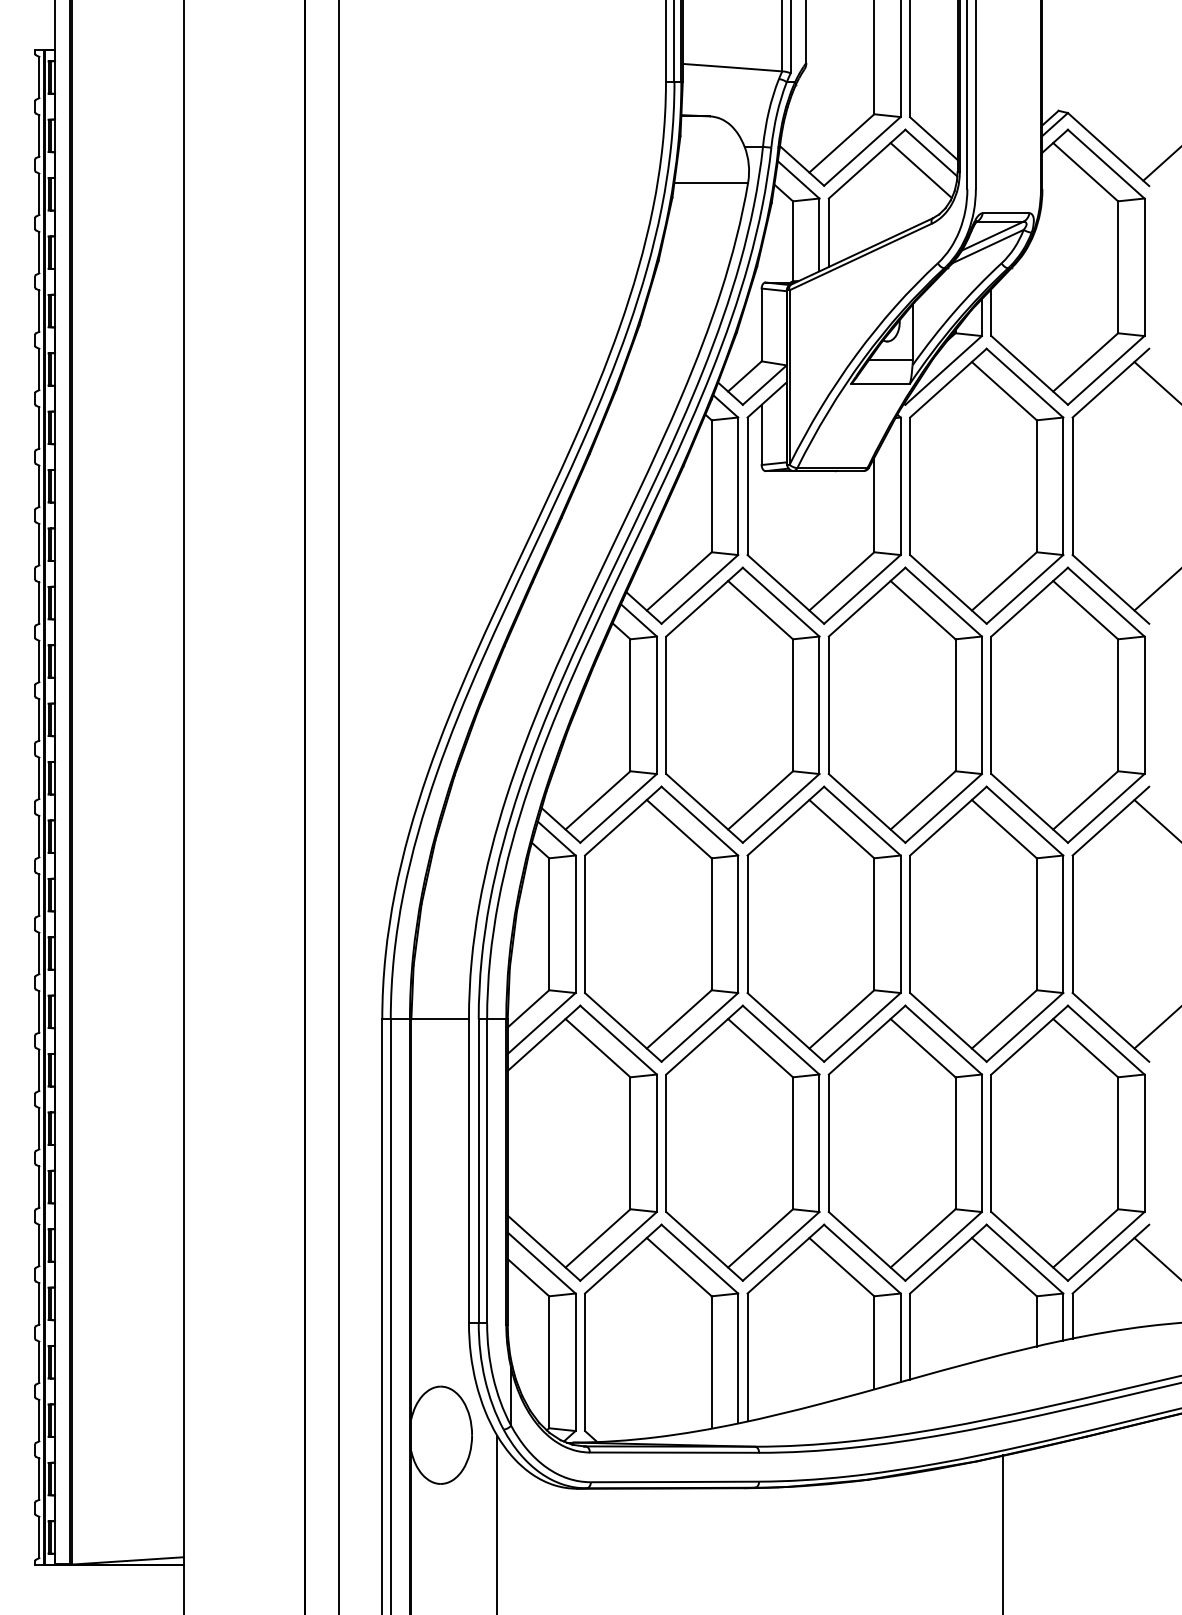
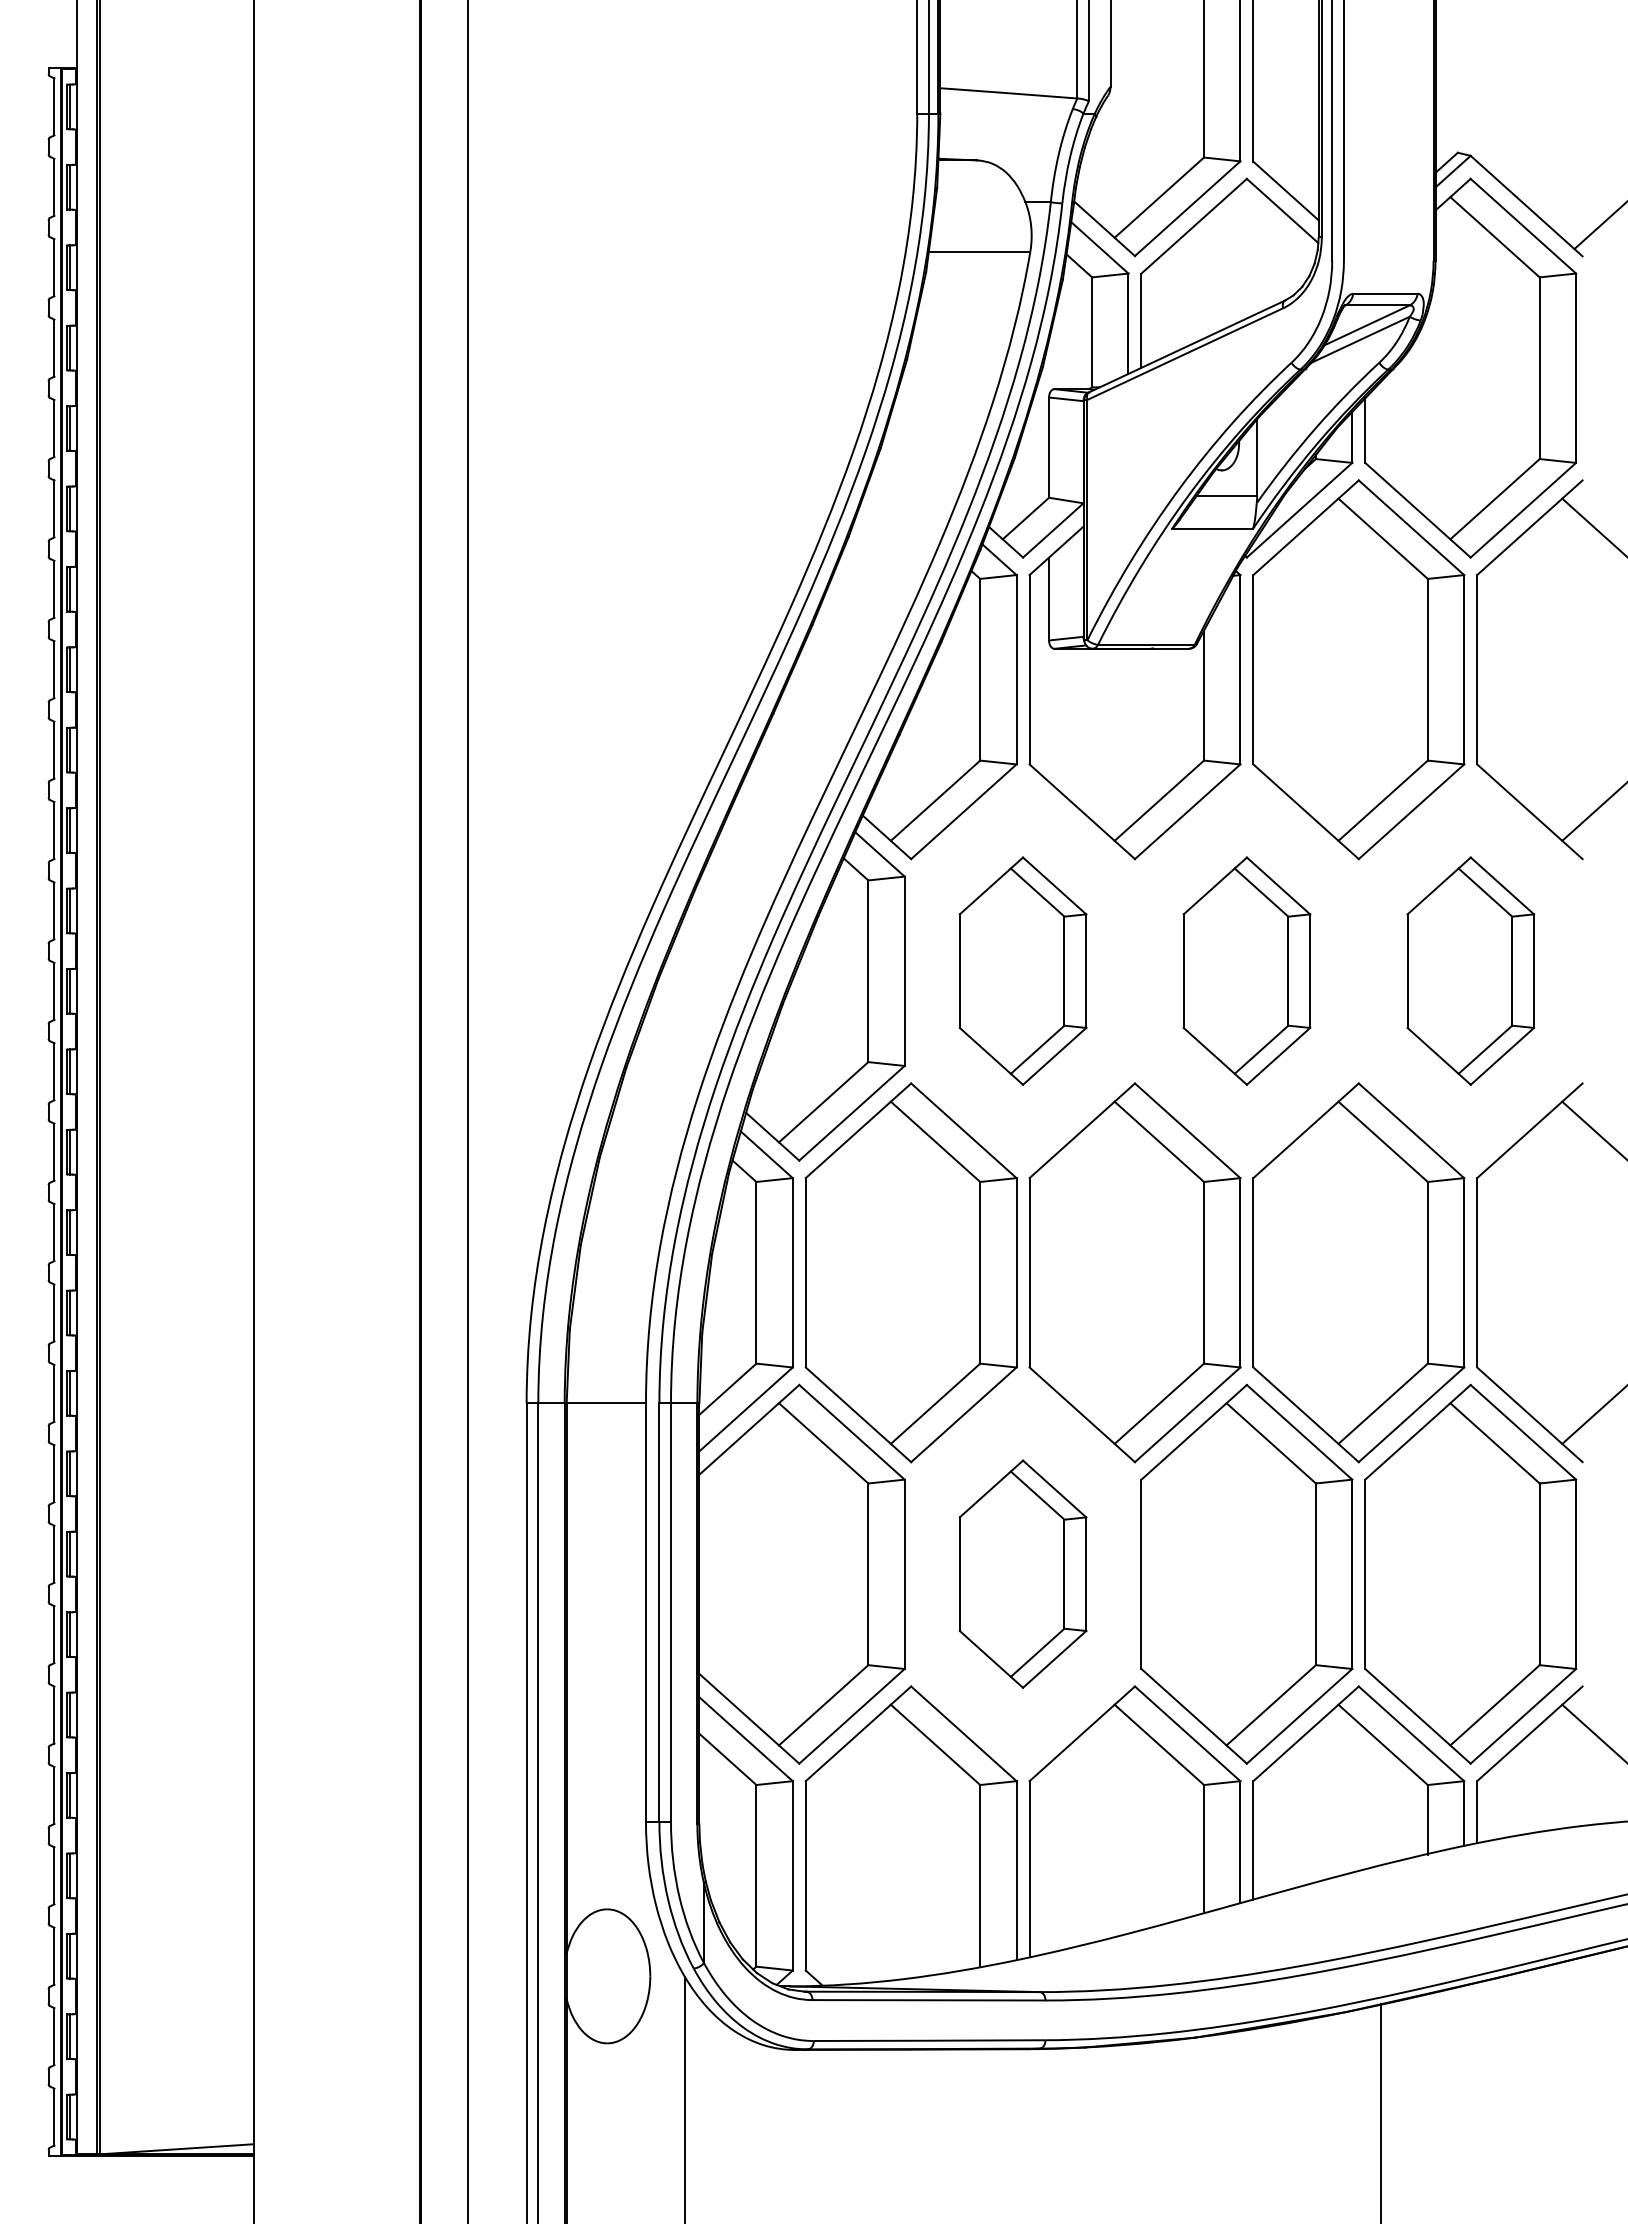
line: (921, 170) -> (1268, 234), removed
part: (742, 704) -> (1022, 970), size x0.6
part: (905, 704) -> (1246, 970), size x0.6
part: (1067, 704) -> (1470, 970), size x0.6
part: (742, 1142) -> (1022, 1573), size x0.6

